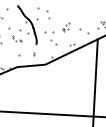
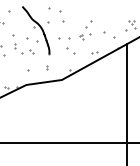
part: (65, 26) -> (85, 30), size x1.67
part: (17, 38) -> (24, 48), size x1.67

